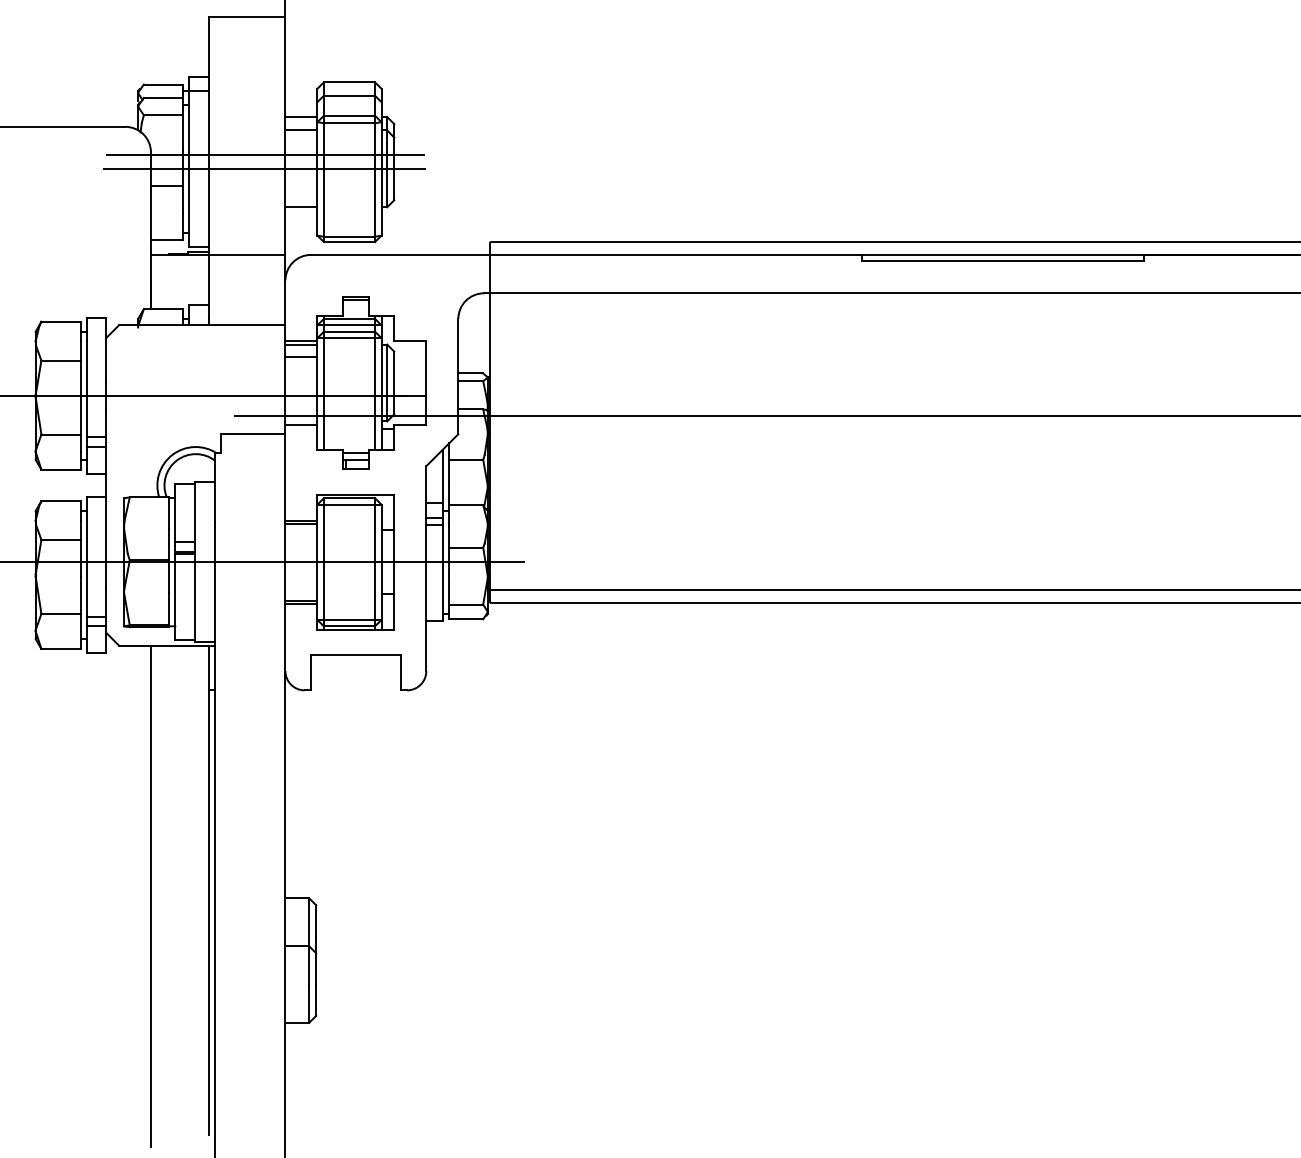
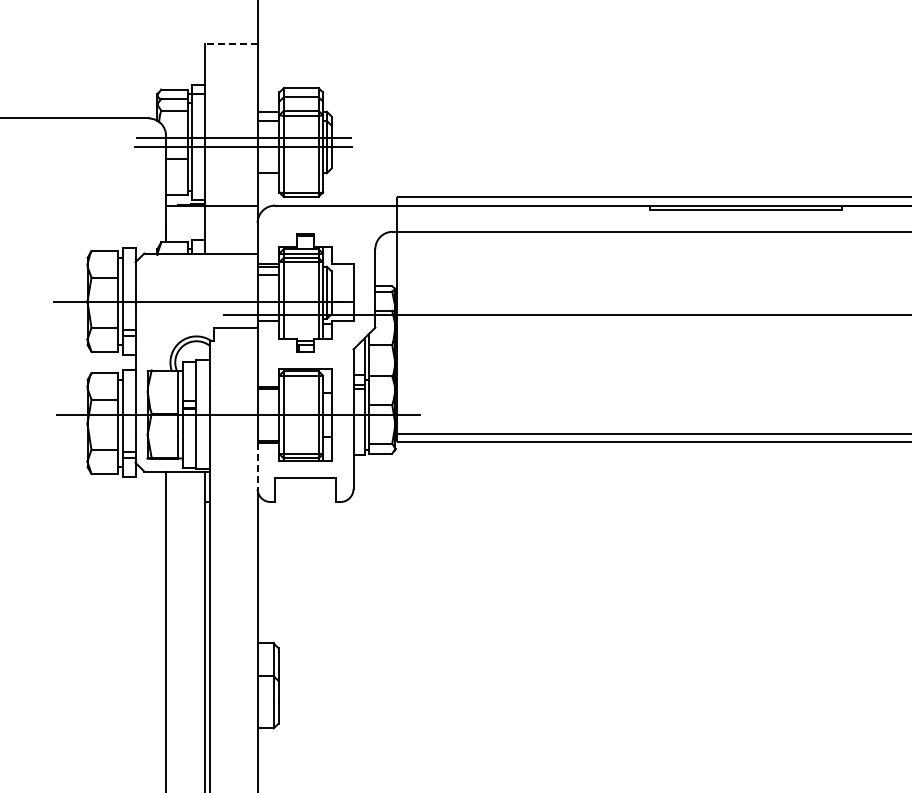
line: (245, 16) -> (230, 43), solid -> dashed
line: (285, 638) -> (257, 466), solid -> dashed

